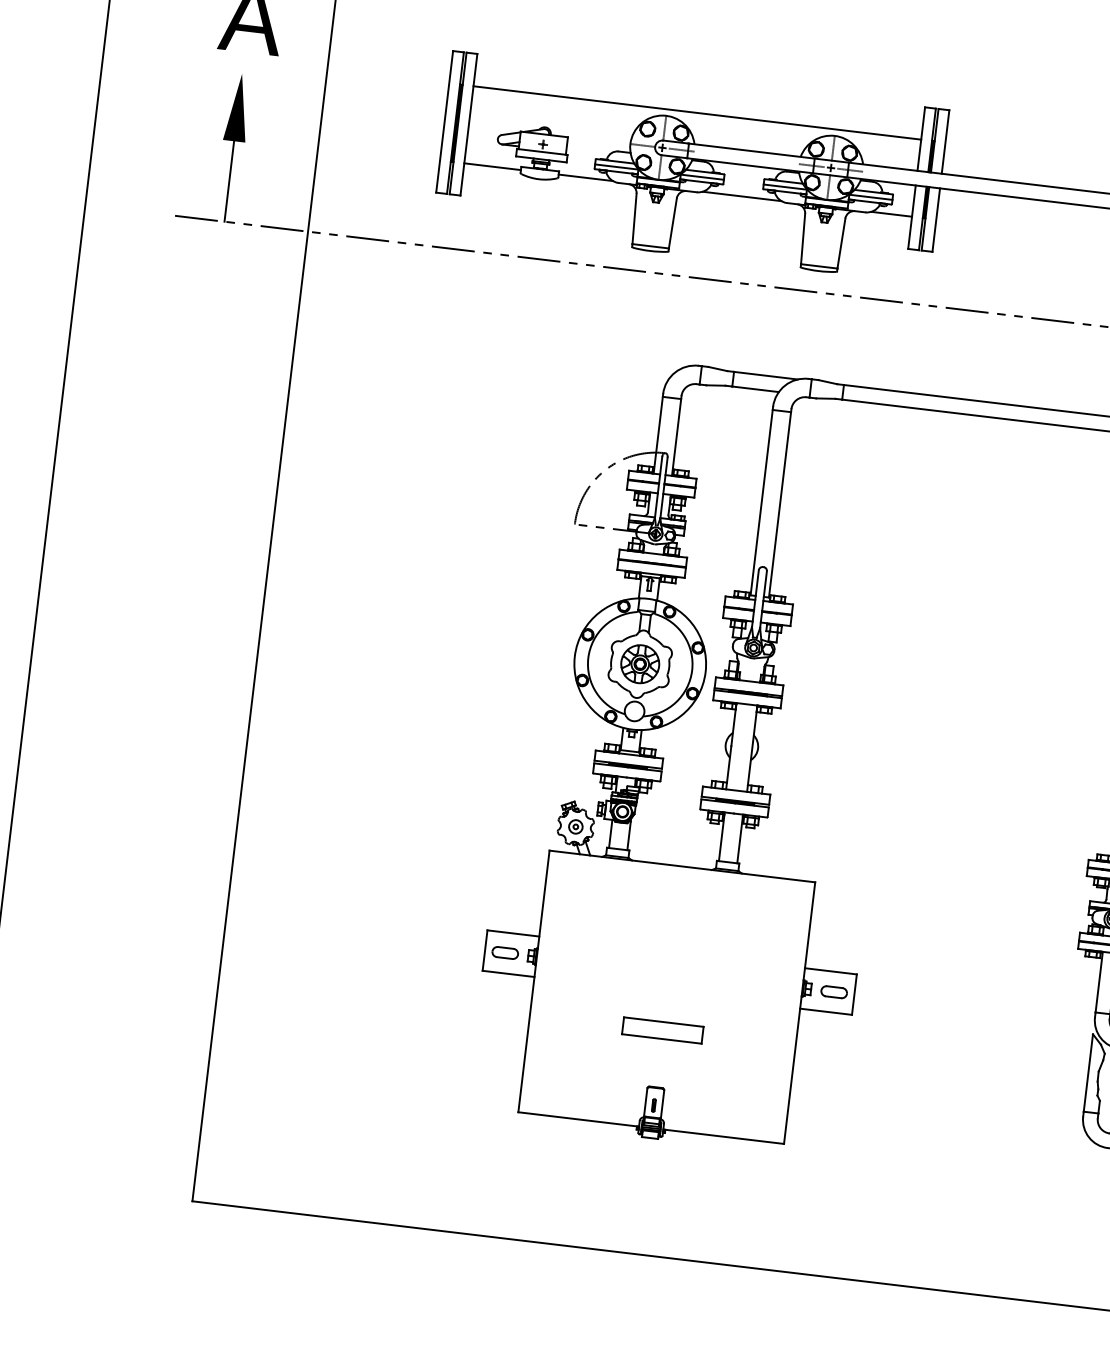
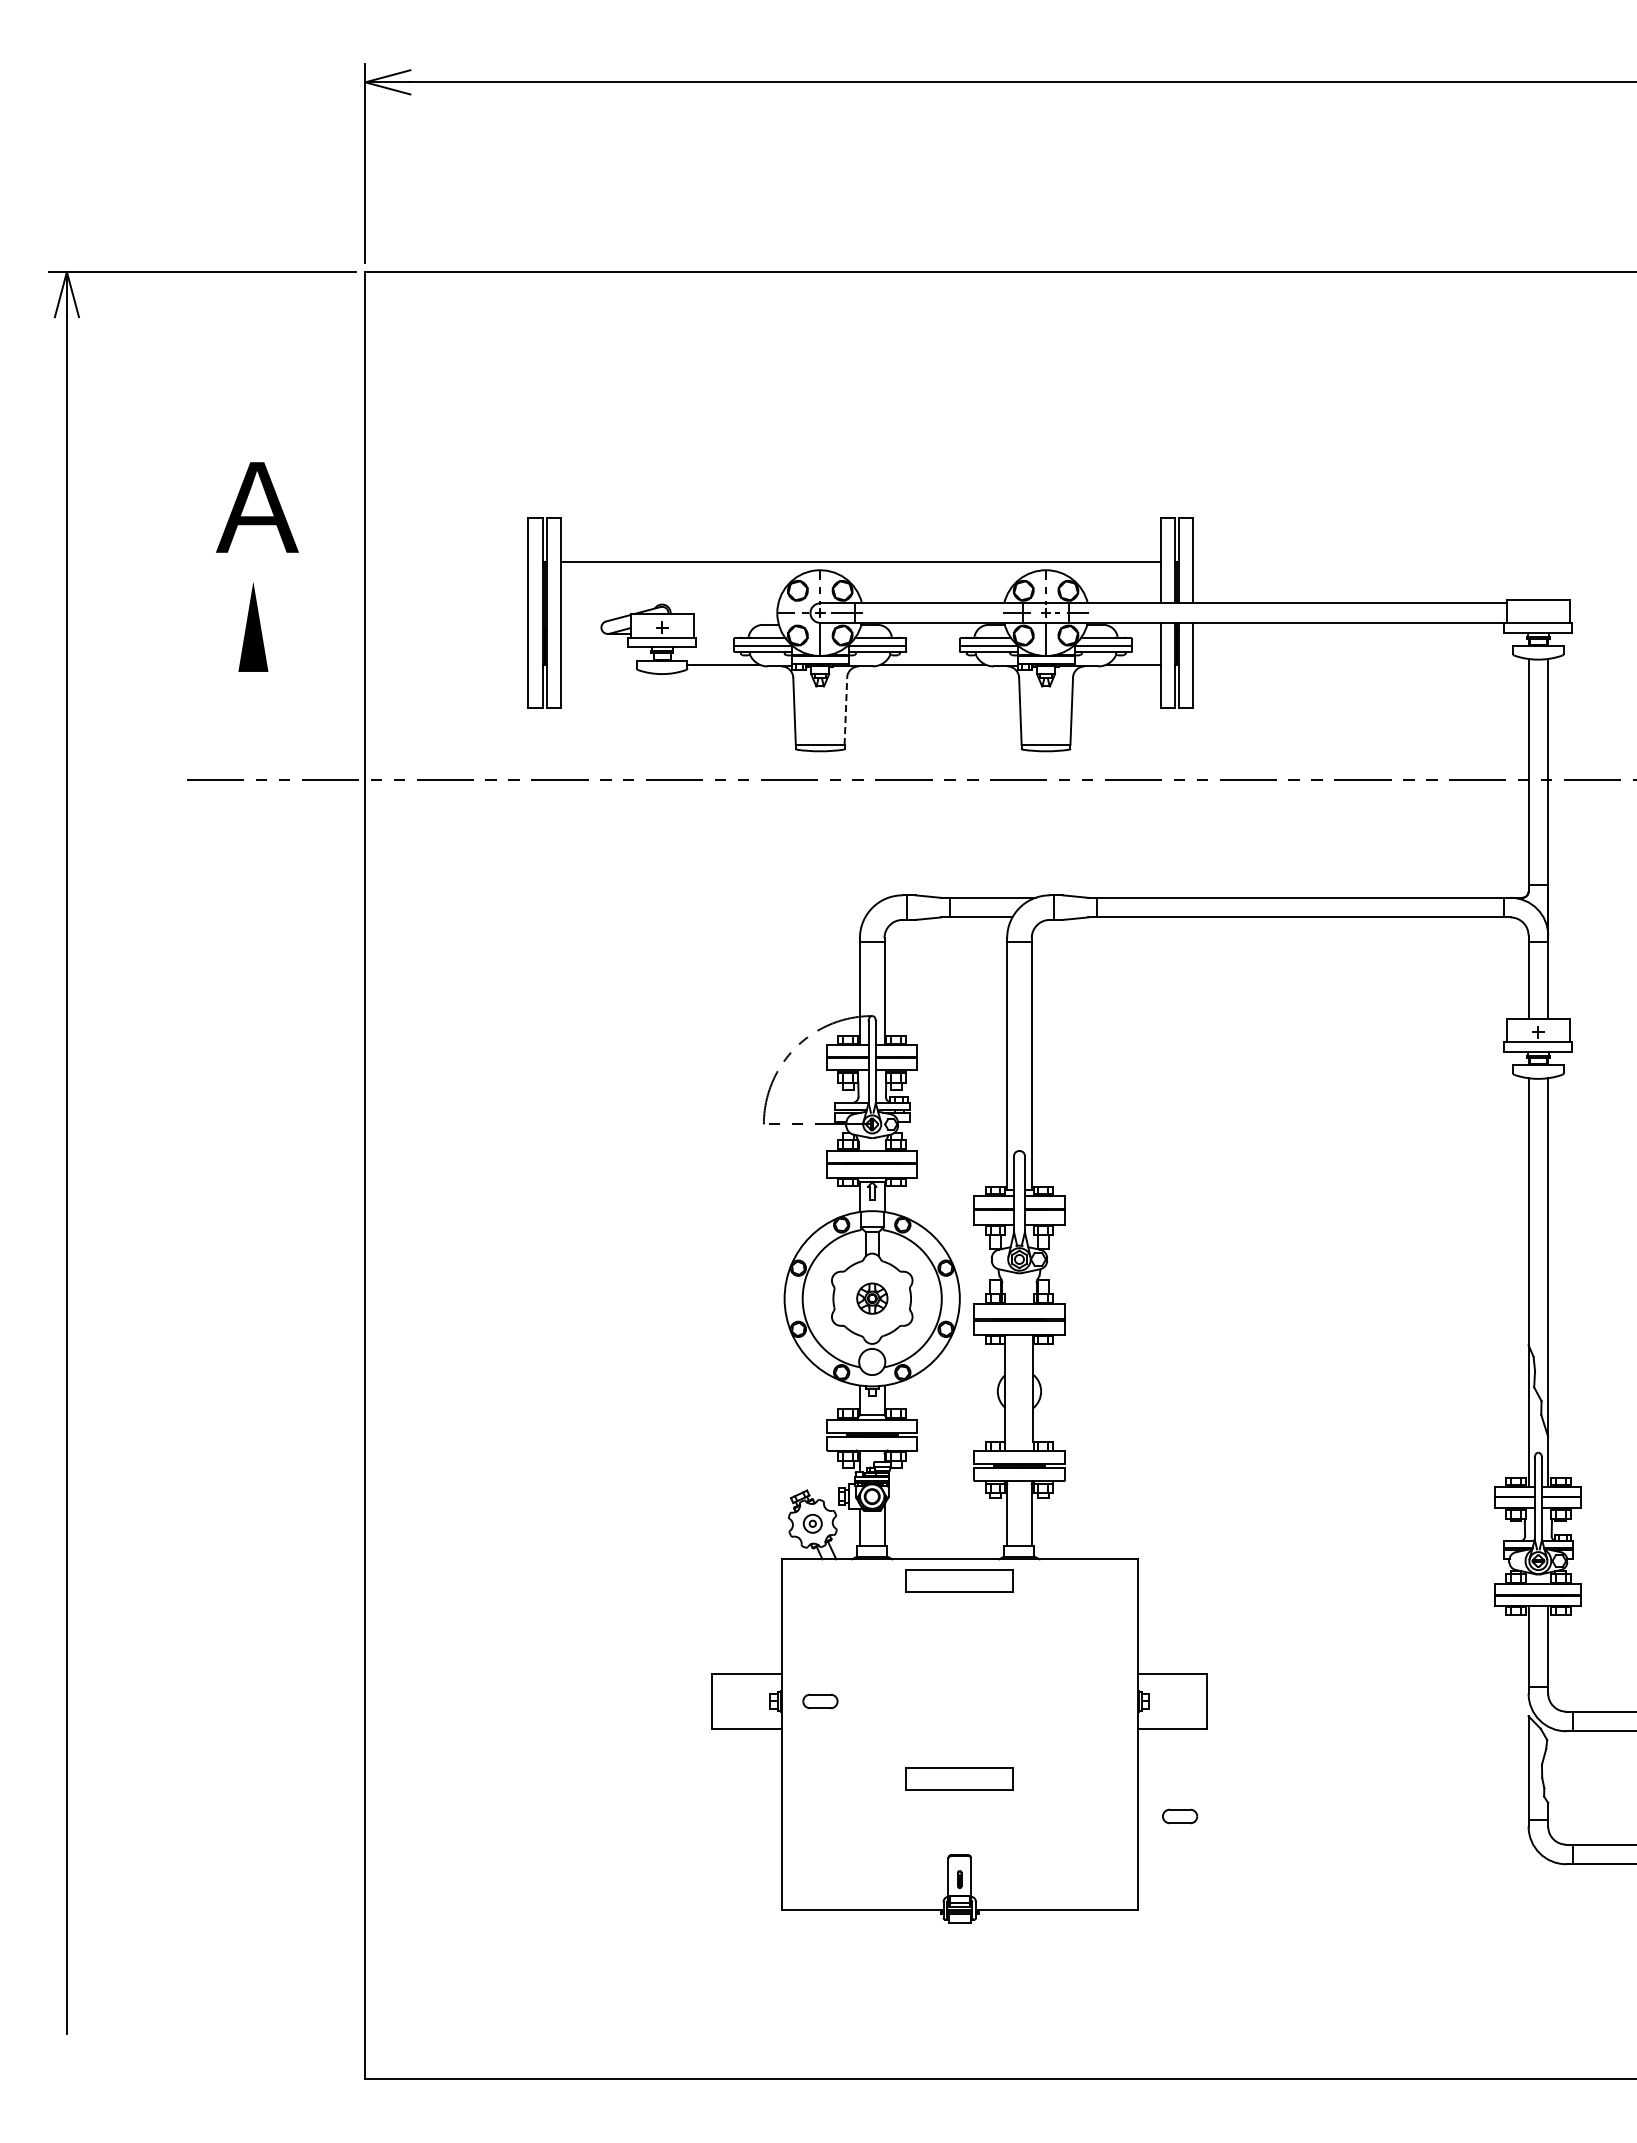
line: (492, 166) -> (598, 664), removed
line: (229, 181) -> (253, 725), removed
line: (672, 223) -> (845, 711), solid -> dashed
part: (640, 664) -> (872, 1298), size x0.6
part: (680, 882) -> (959, 1580), added
part: (505, 953) -> (820, 1701), moved
part: (834, 992) -> (1180, 1816), moved

